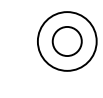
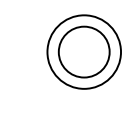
circle: (66, 41) -> (83, 52), size x1.4

